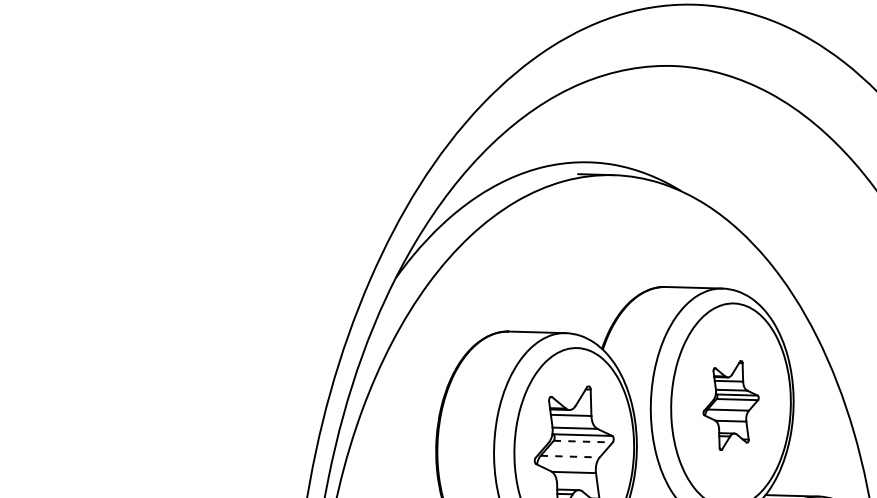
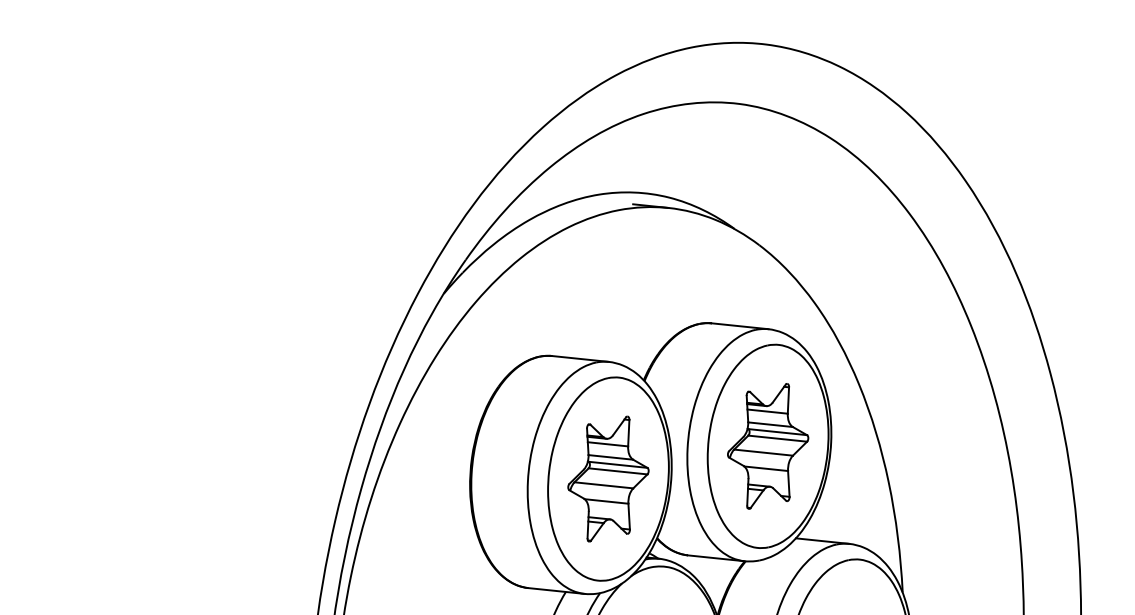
part: (731, 405) -> (768, 446), size x1.43
line: (583, 441) -> (618, 471), dashed -> solid
line: (569, 456) -> (603, 485), dashed -> solid

